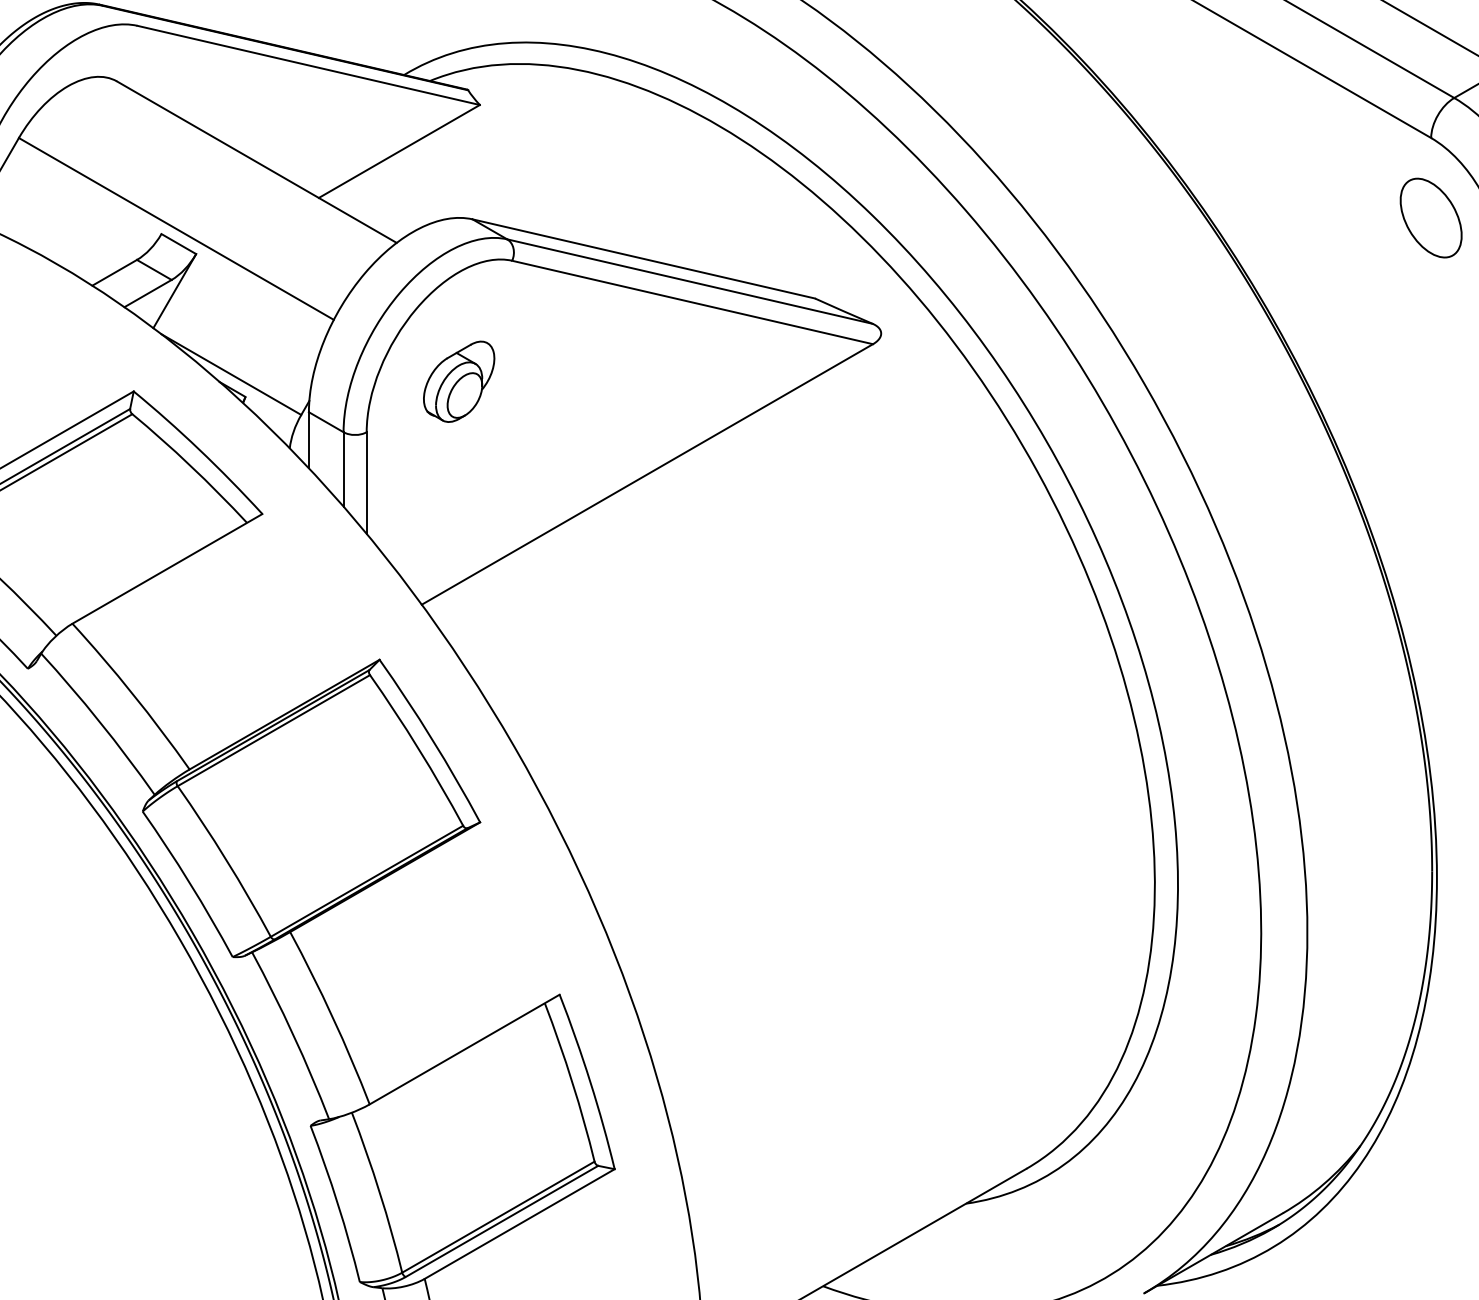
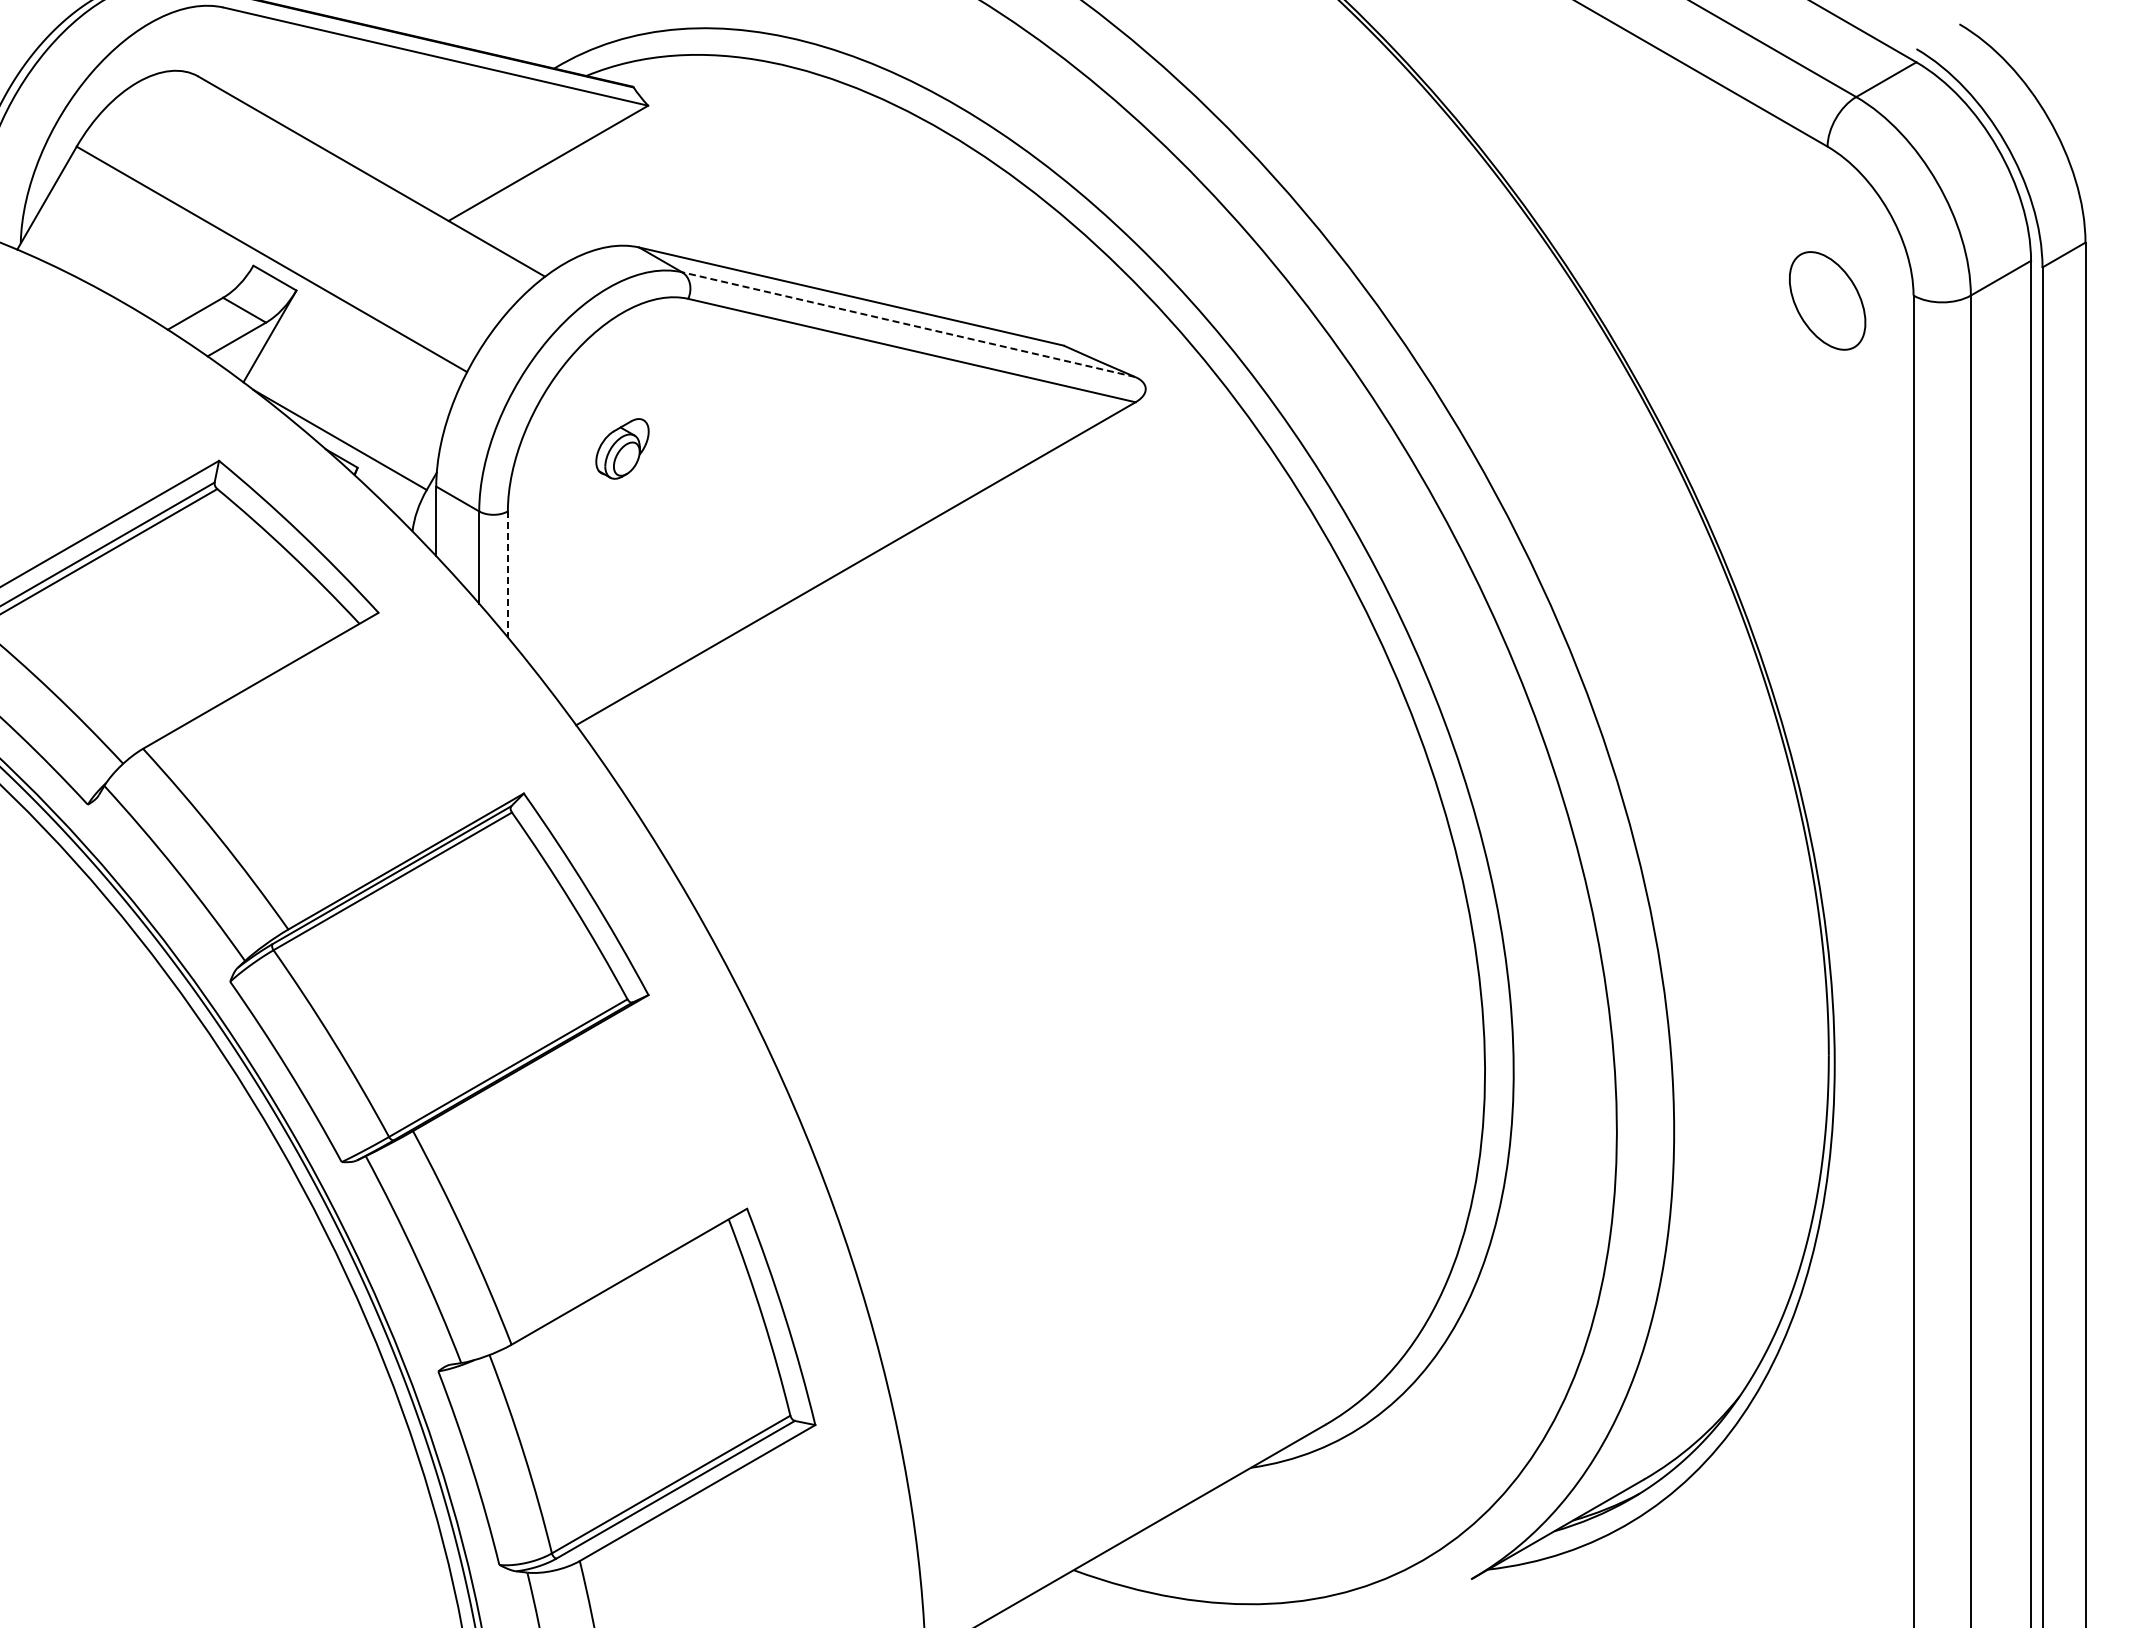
part: (1431, 217) -> (1827, 300), moved
line: (689, 281) -> (908, 324), solid -> dashed
part: (459, 381) -> (622, 448), size x0.6
line: (366, 483) -> (507, 575), solid -> dashed

